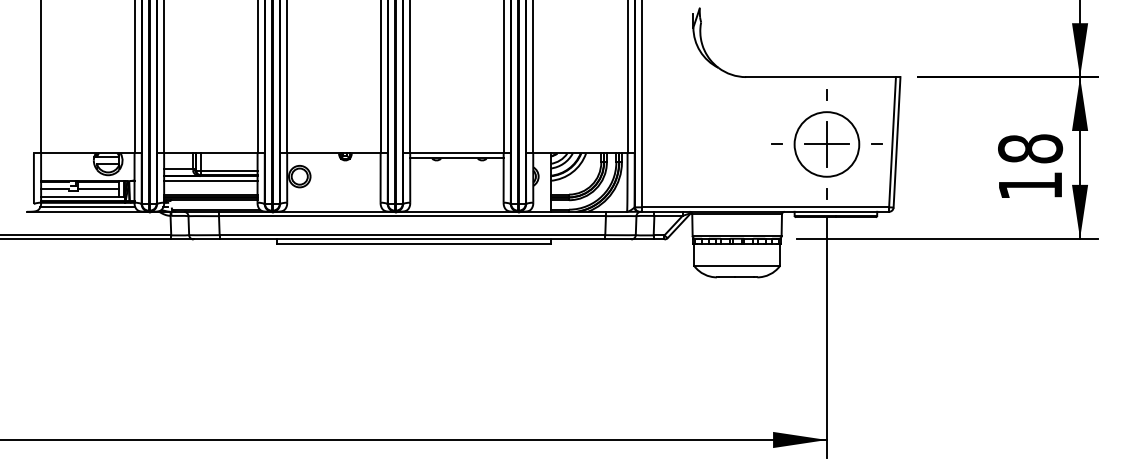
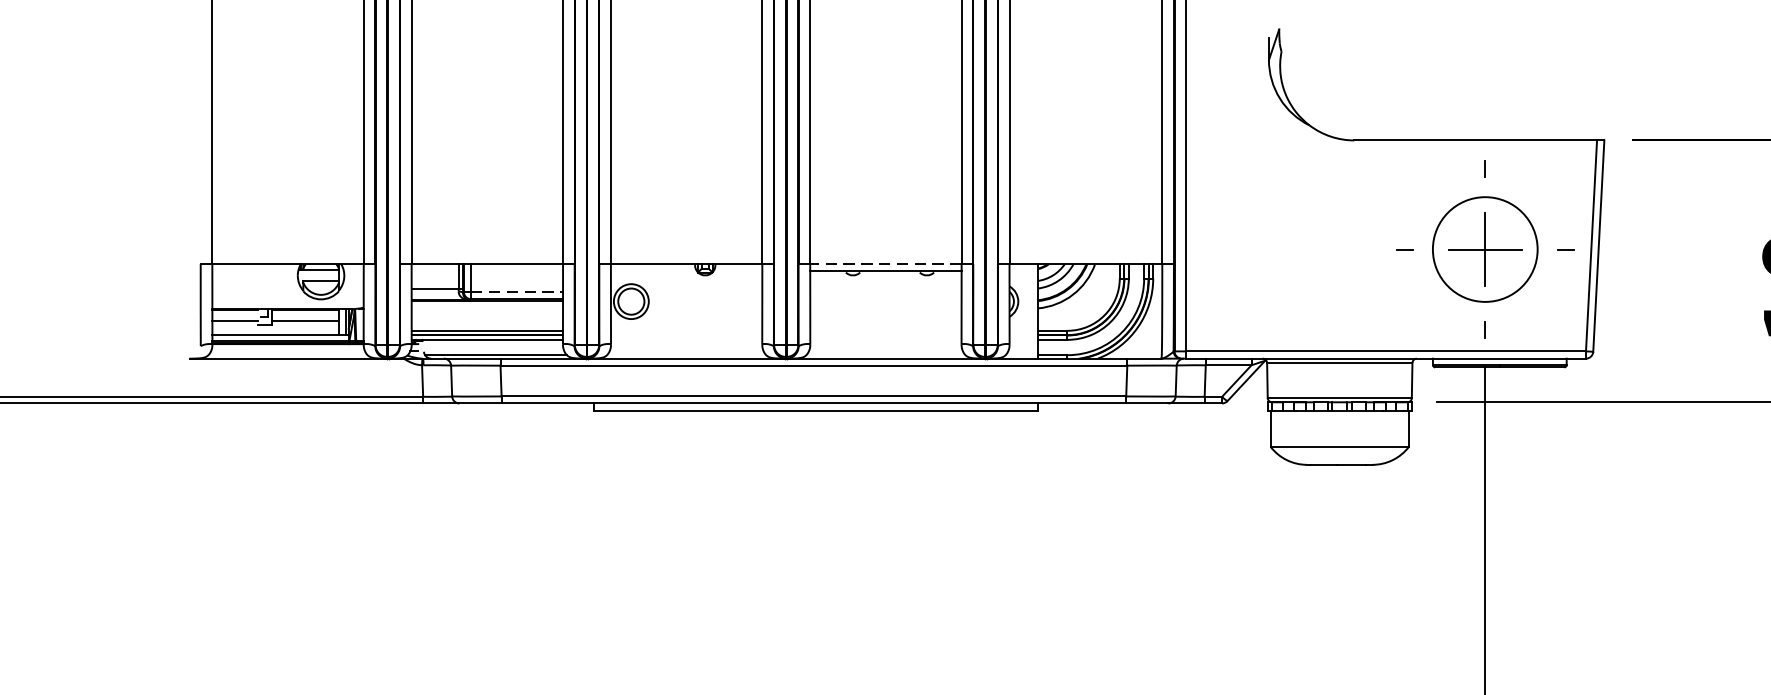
line: (456, 153) -> (885, 264), solid -> dashed
line: (229, 170) -> (517, 291), solid -> dashed
line: (210, 180) -> (486, 307), removed
line: (87, 207) -> (287, 351), removed

